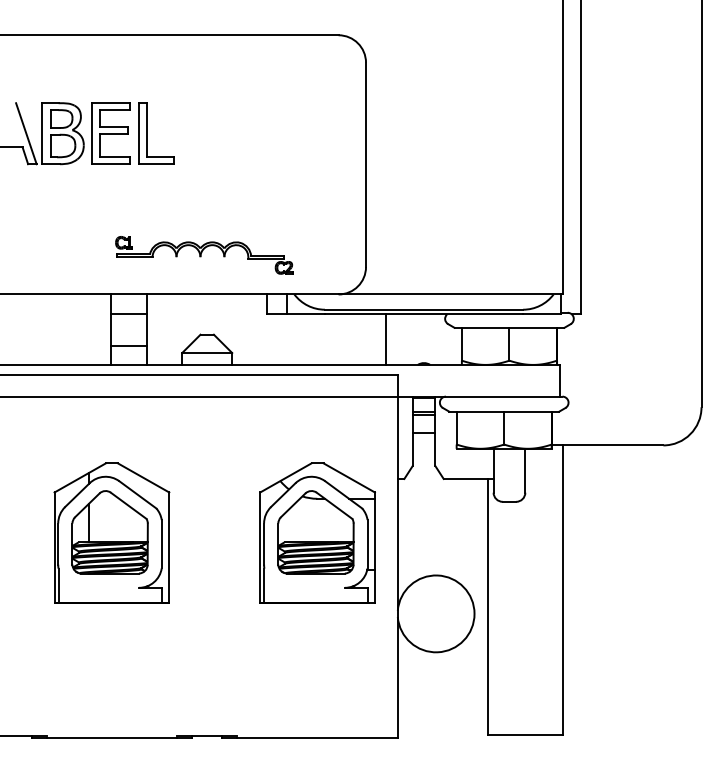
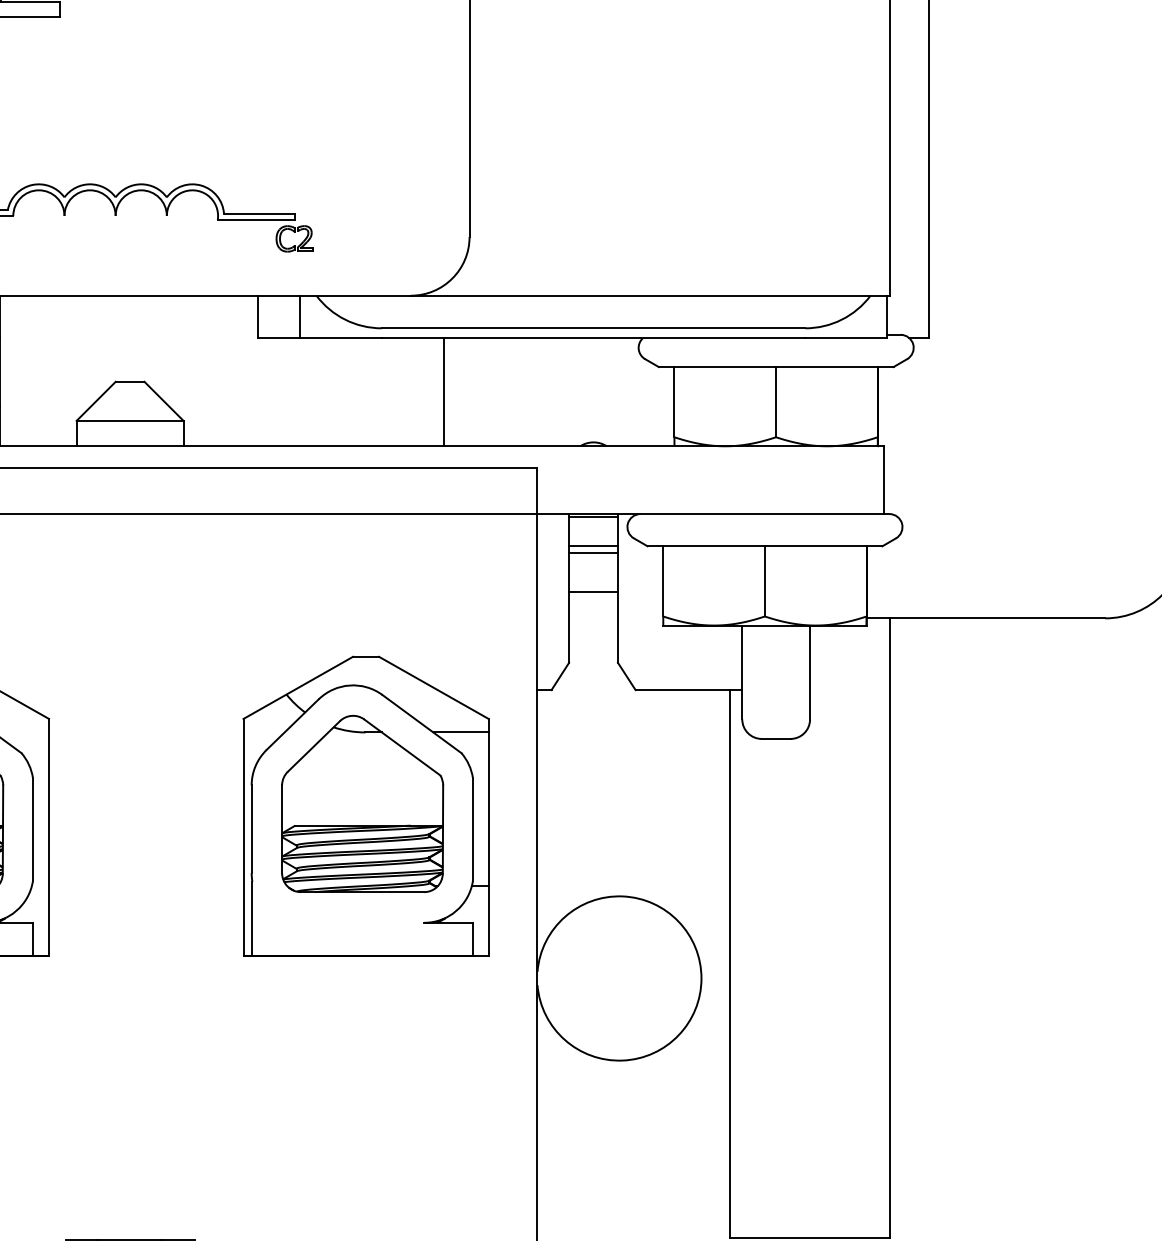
line: (385, 339) -> (442, 391), moved

